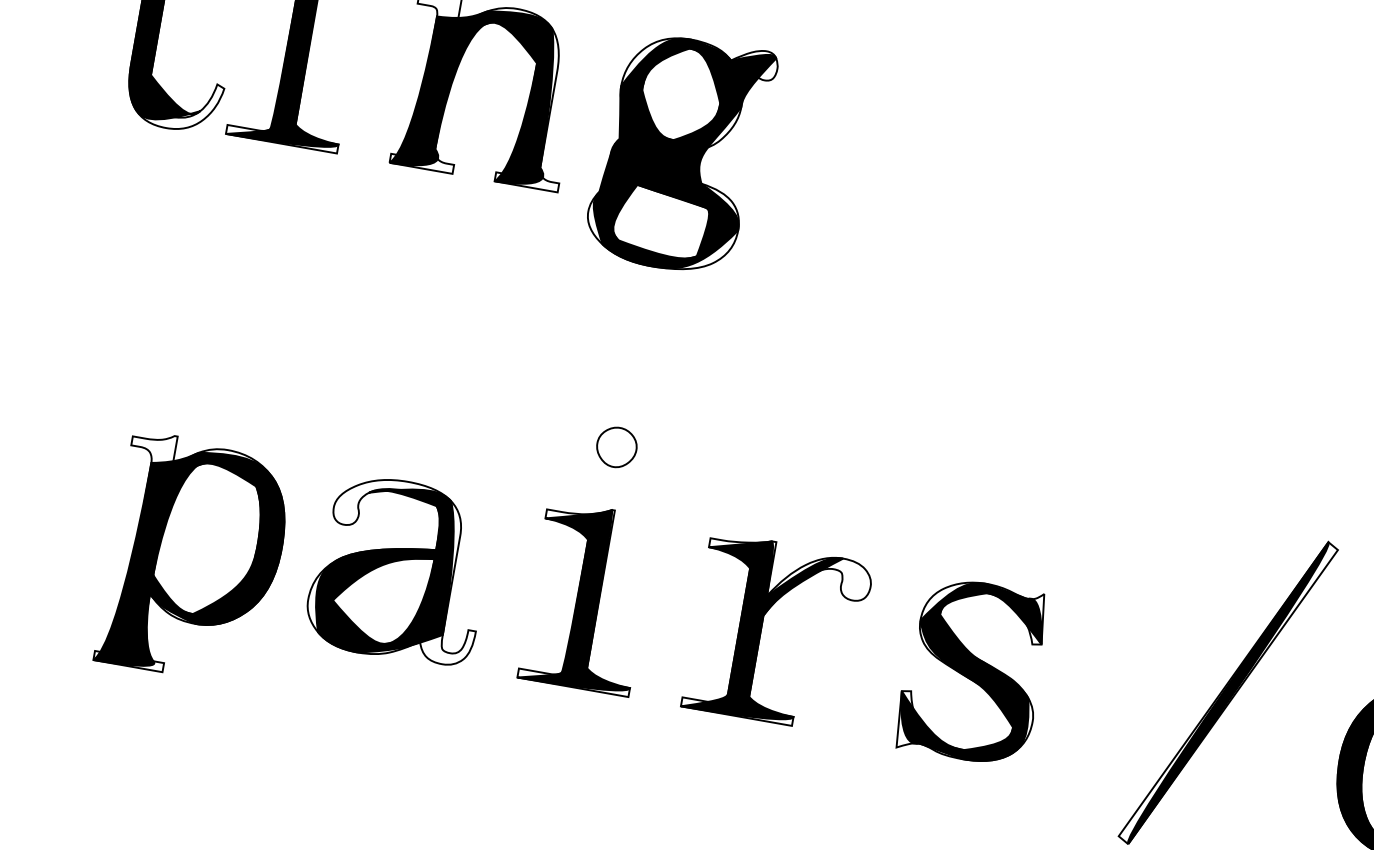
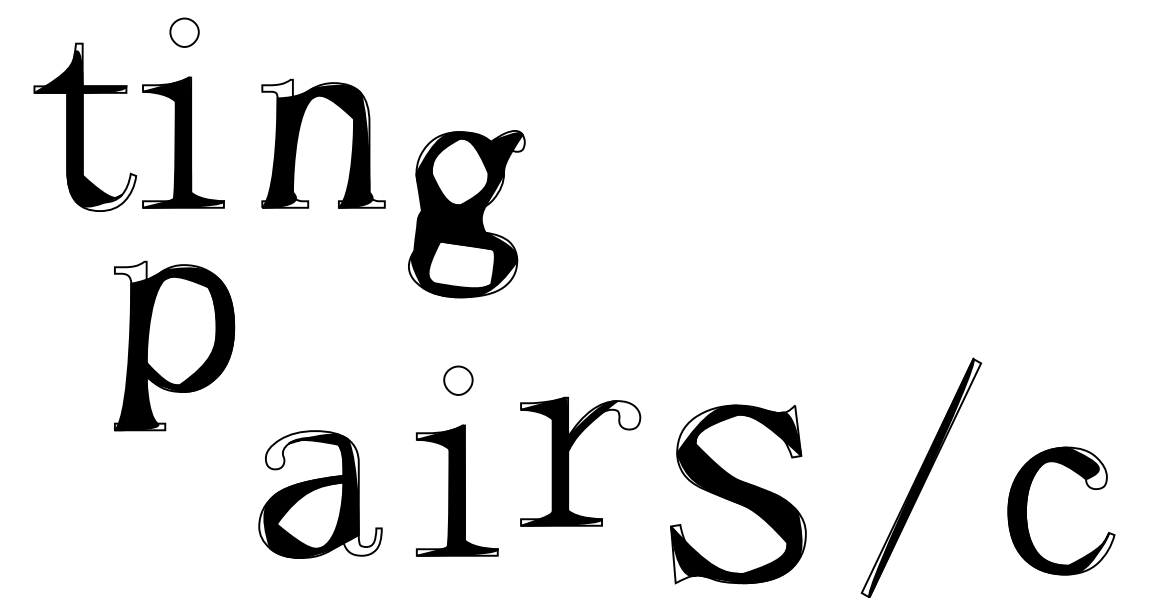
part: (679, 154) -> (466, 214), moved
part: (195, 558) -> (174, 345), moved
part: (762, 629) -> (569, 461), moved
part: (973, 671) -> (738, 494), size x1.4

